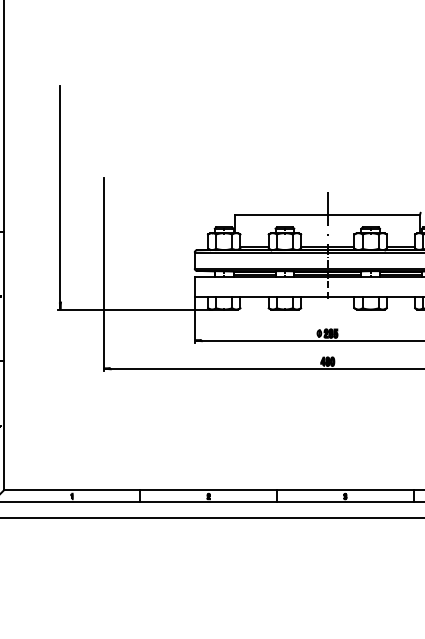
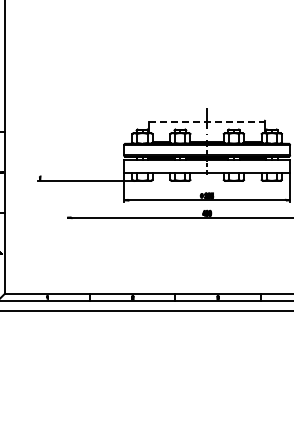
line: (60, 193) -> (40, 108), removed
line: (328, 214) -> (207, 121), solid -> dashed
line: (104, 275) -> (67, 159), removed

